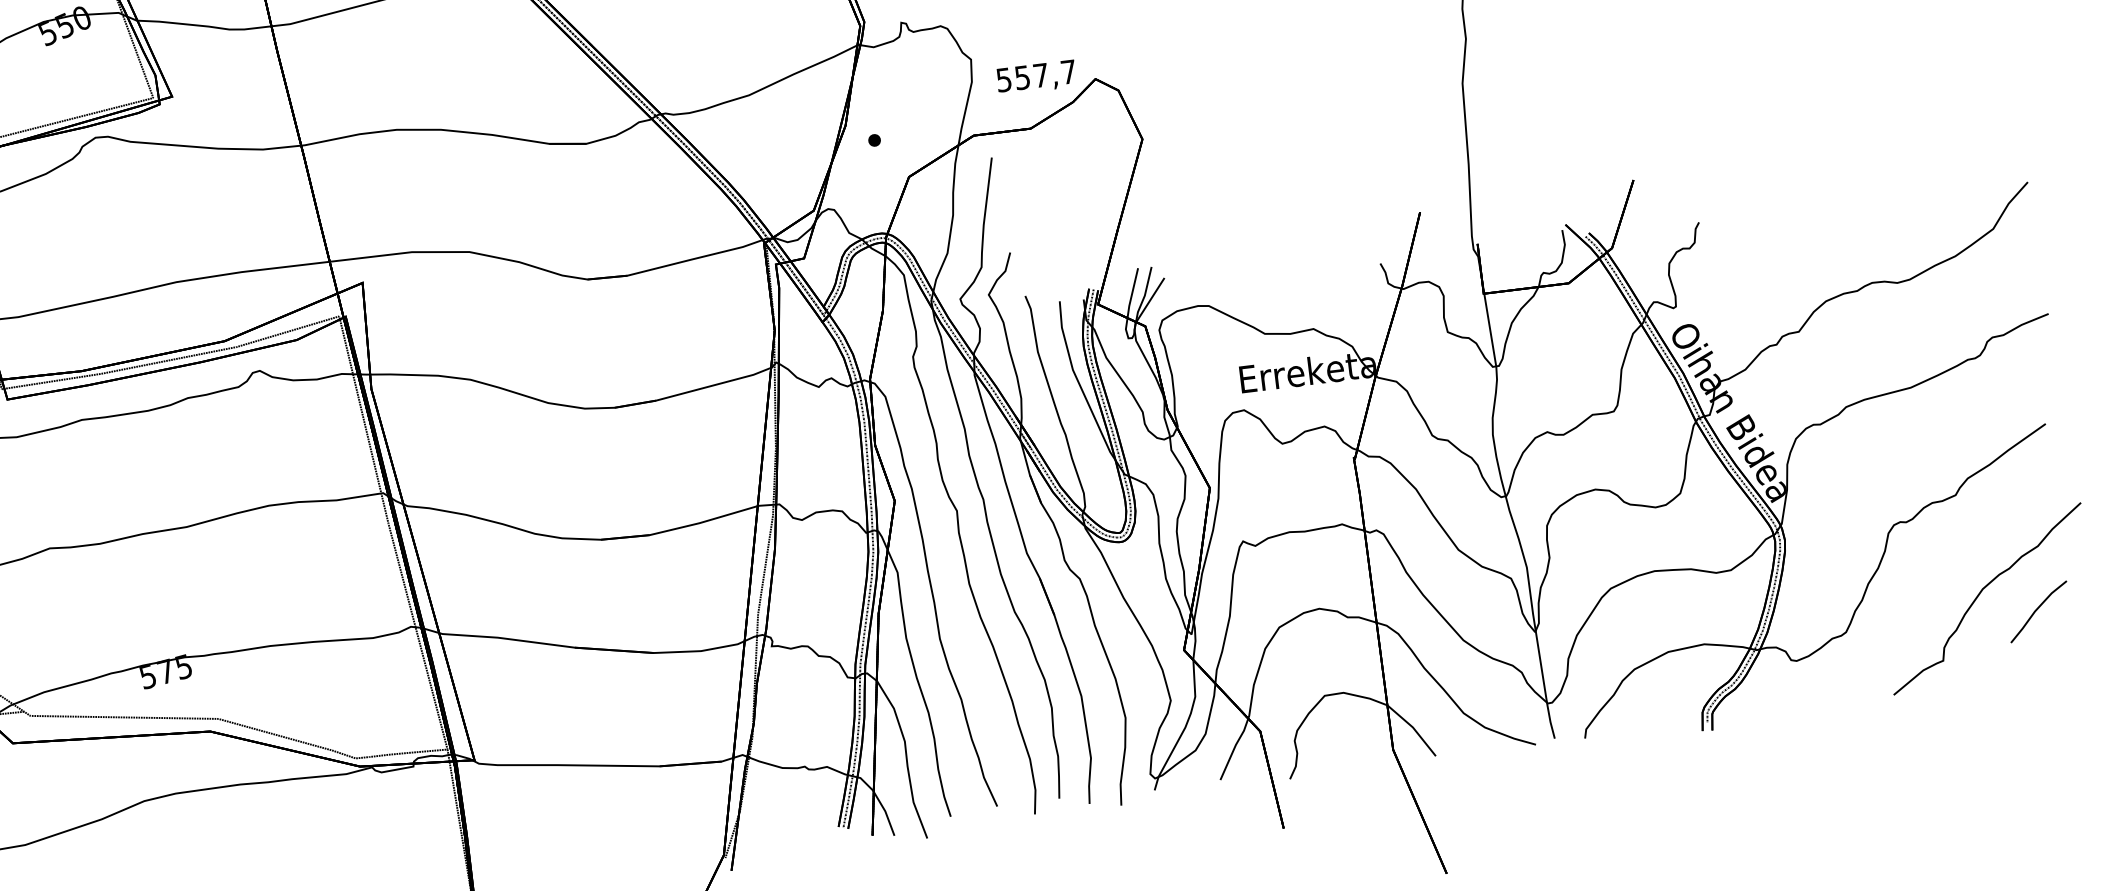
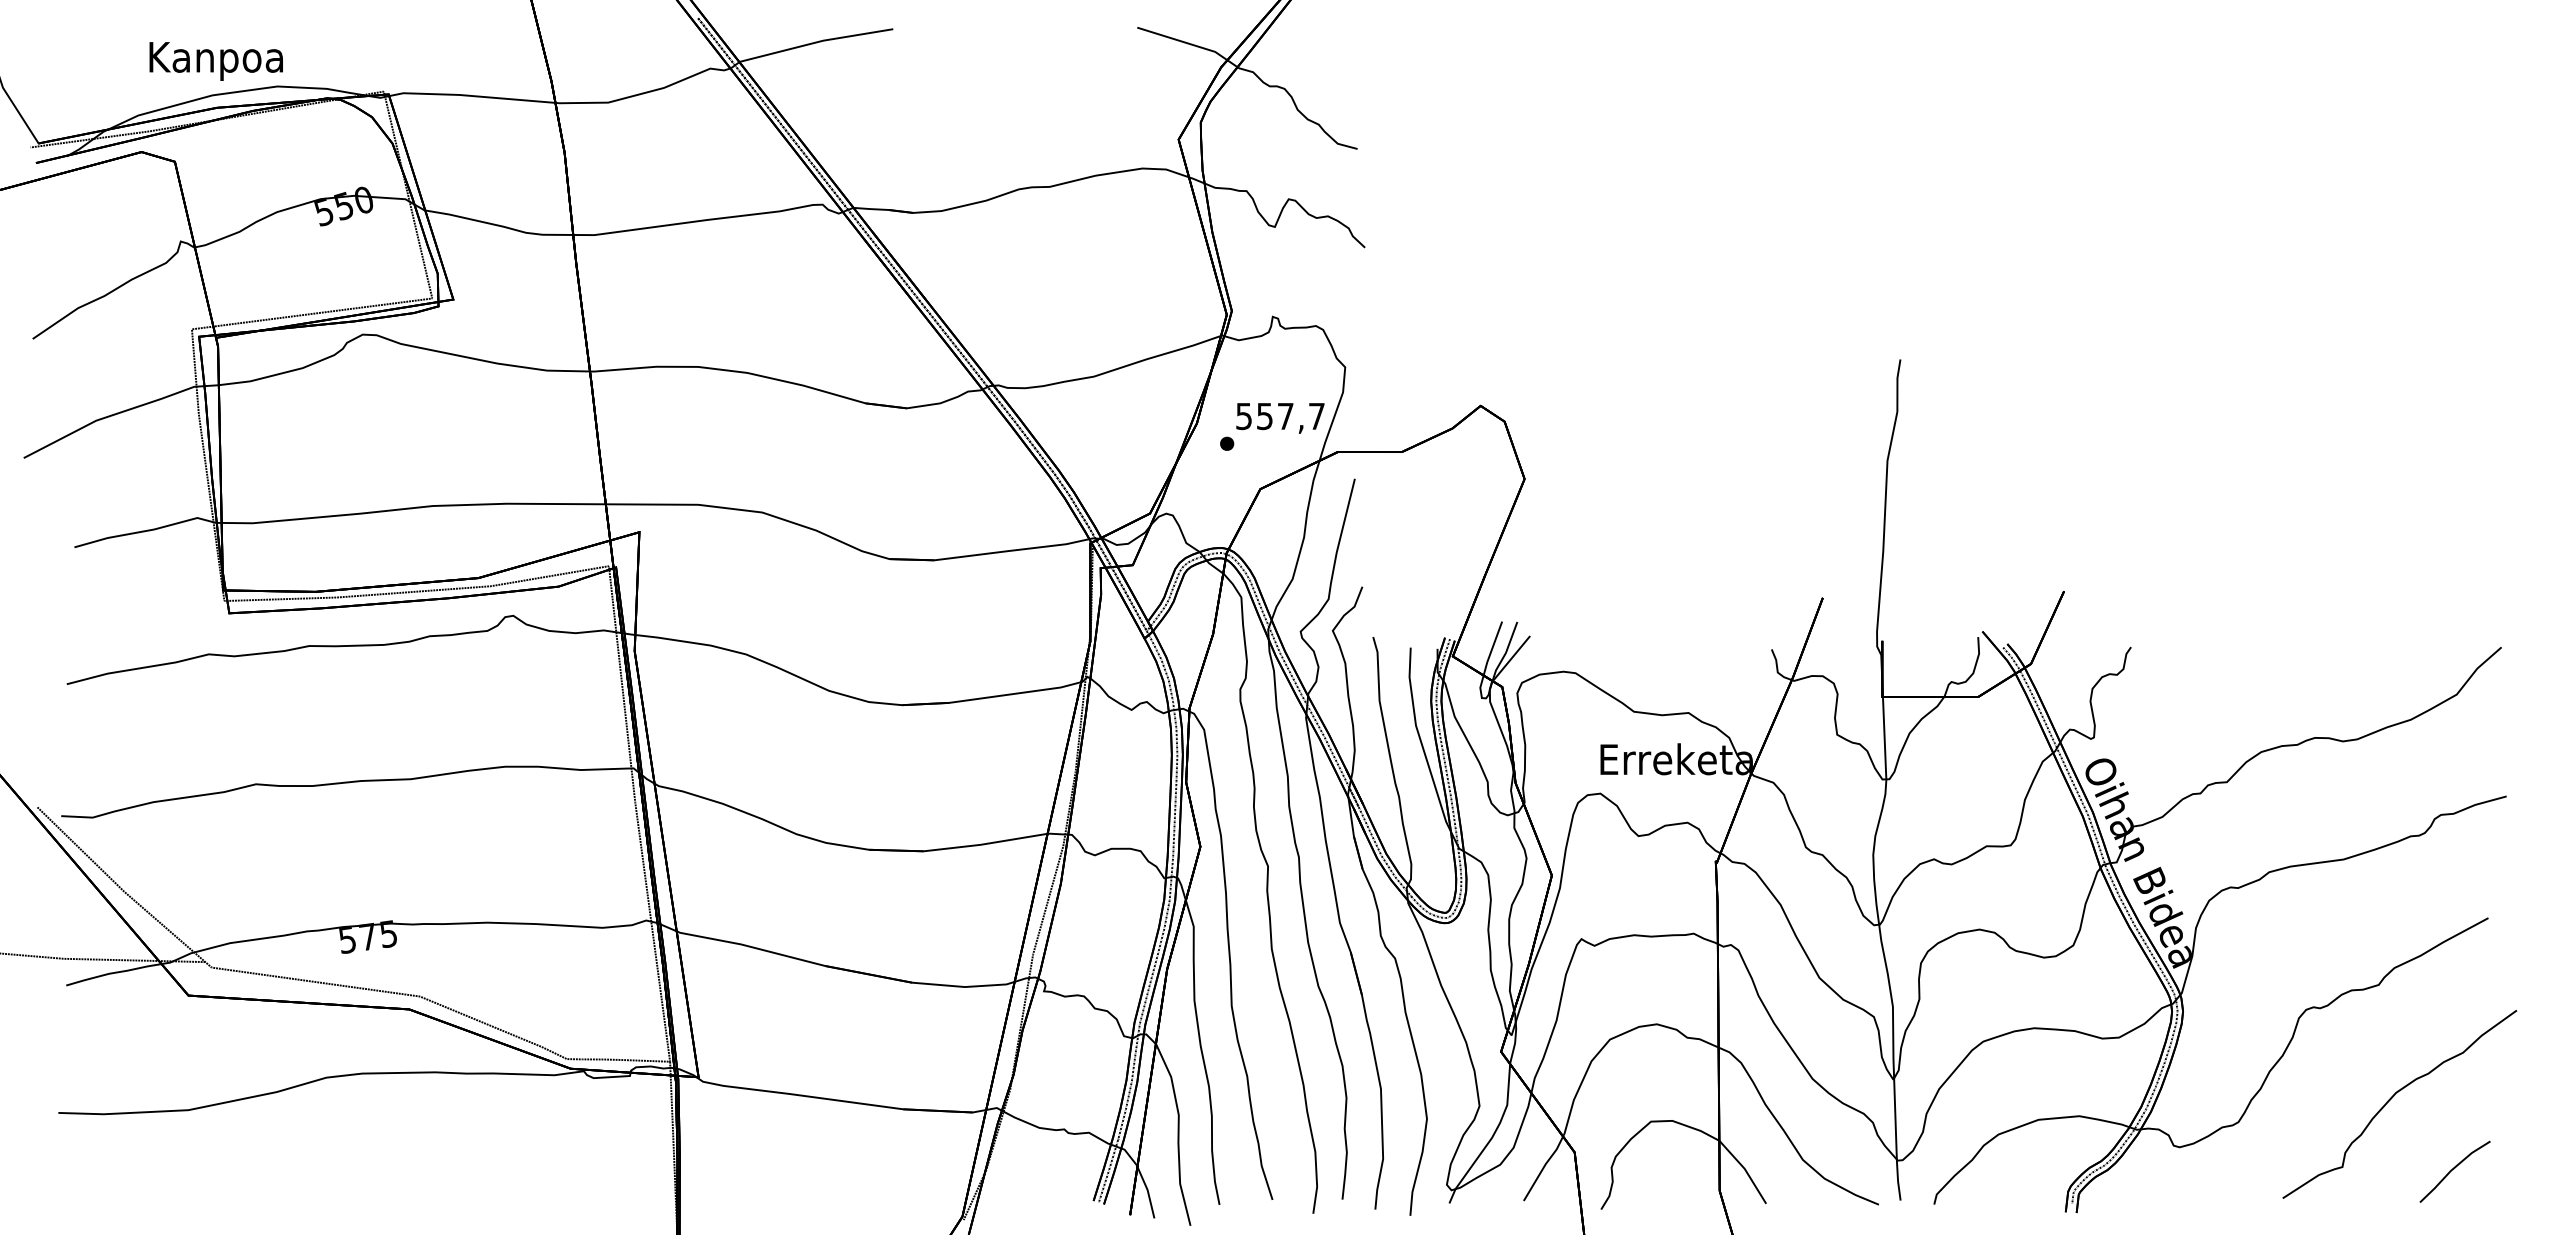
text: (1036, 77) -> (1280, 418), moved
line: (2038, 609) -> (2454, 1169), moved

